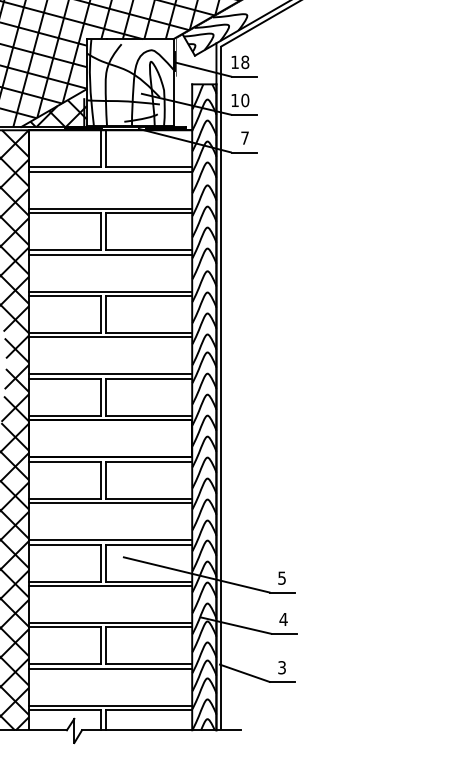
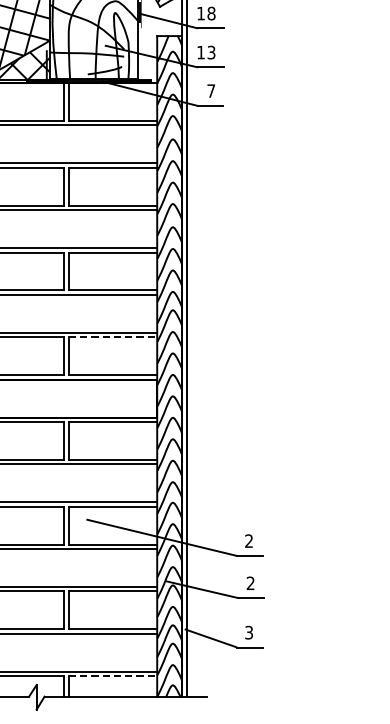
text: (245, 100) -> (211, 52), 10 -> 13
line: (149, 378) -> (113, 336), solid -> dashed
text: (281, 577) -> (248, 540), 5 -> 2
text: (283, 618) -> (250, 582), 4 -> 2
line: (149, 710) -> (113, 676), solid -> dashed

